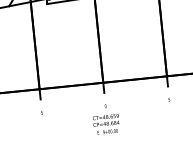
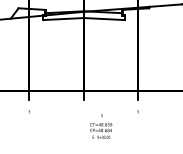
text: (106, 119) -> (101, 126), moved

